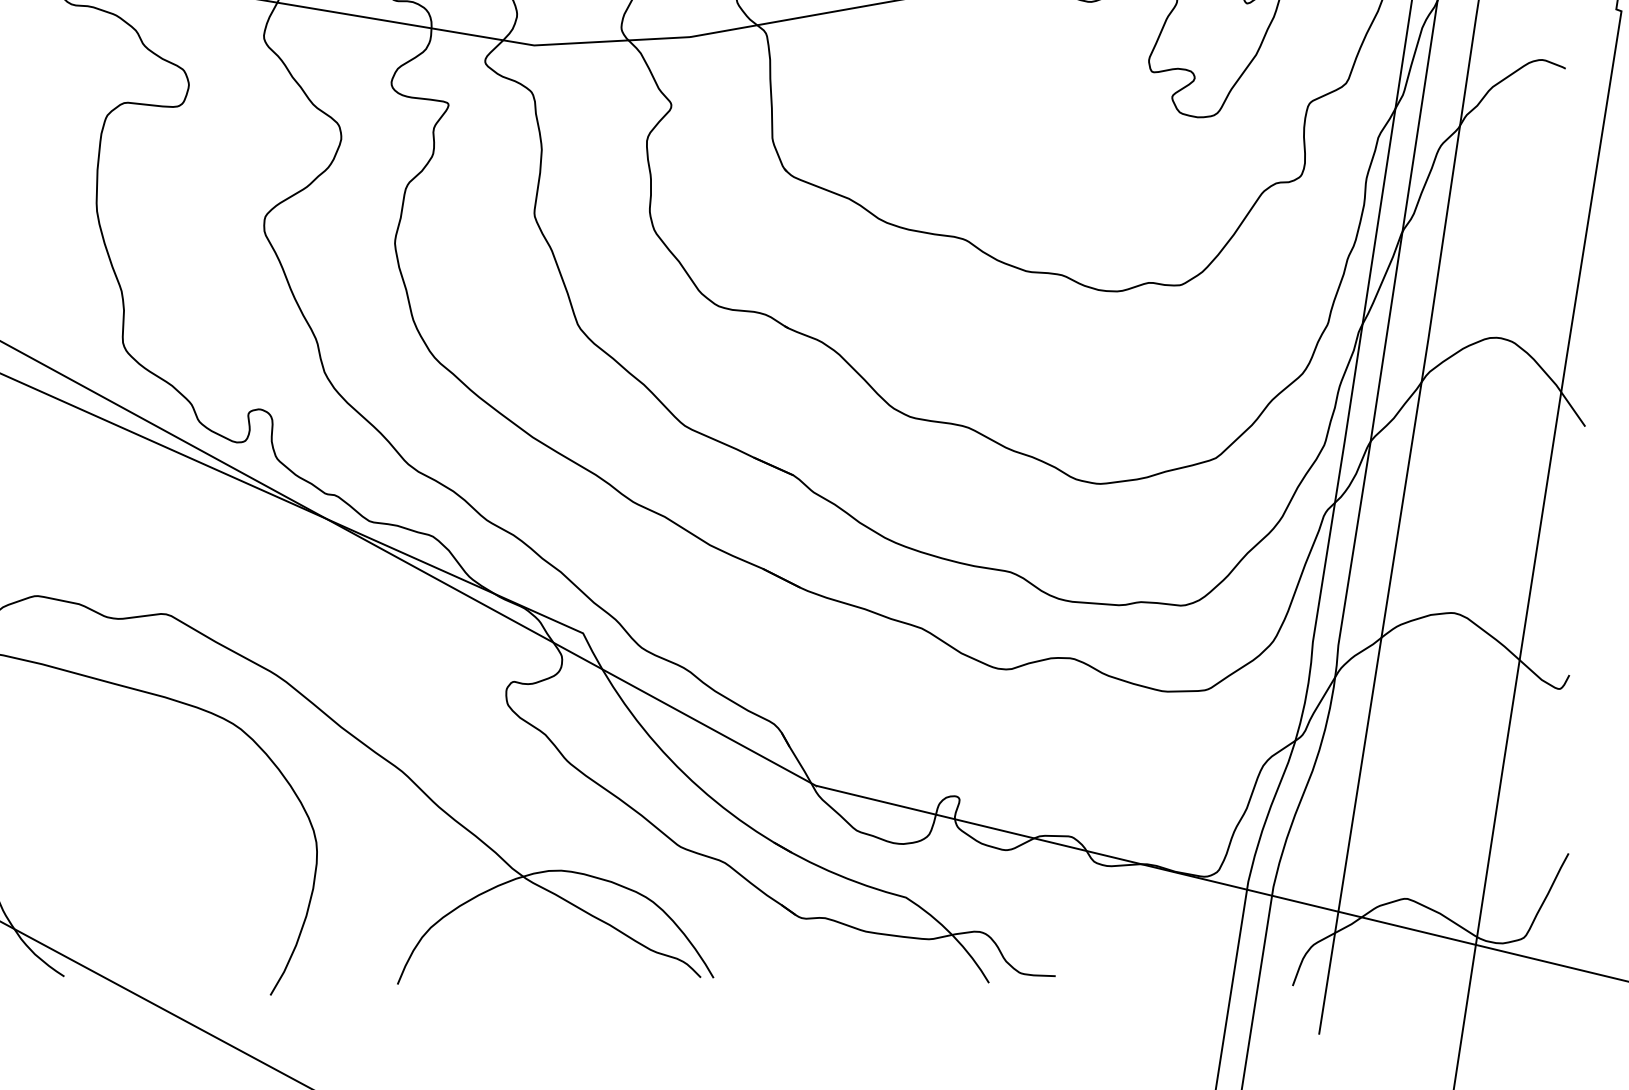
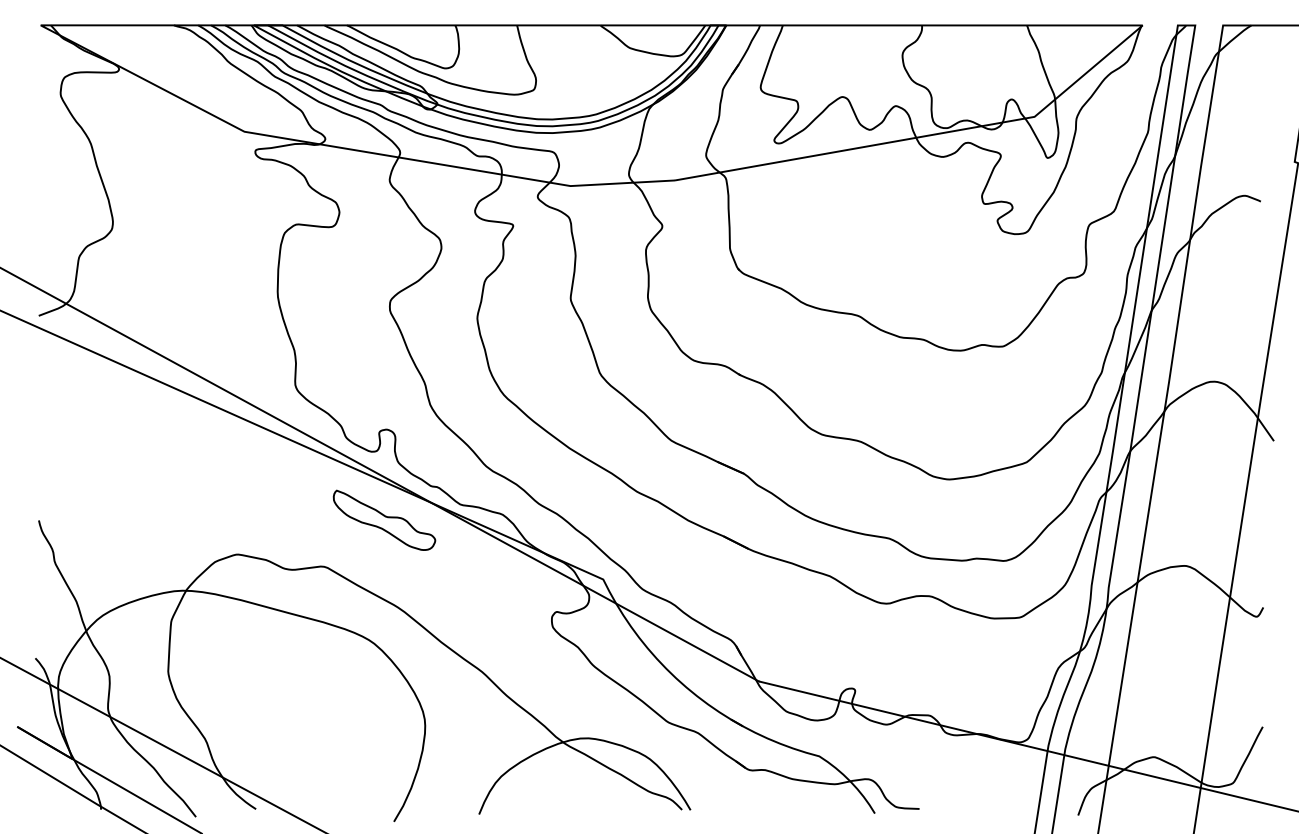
part: (256, 543) -> (384, 519), added

